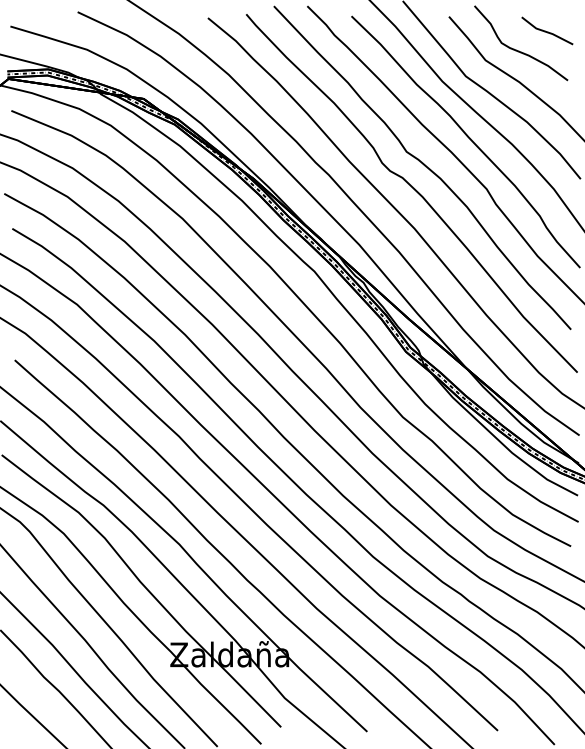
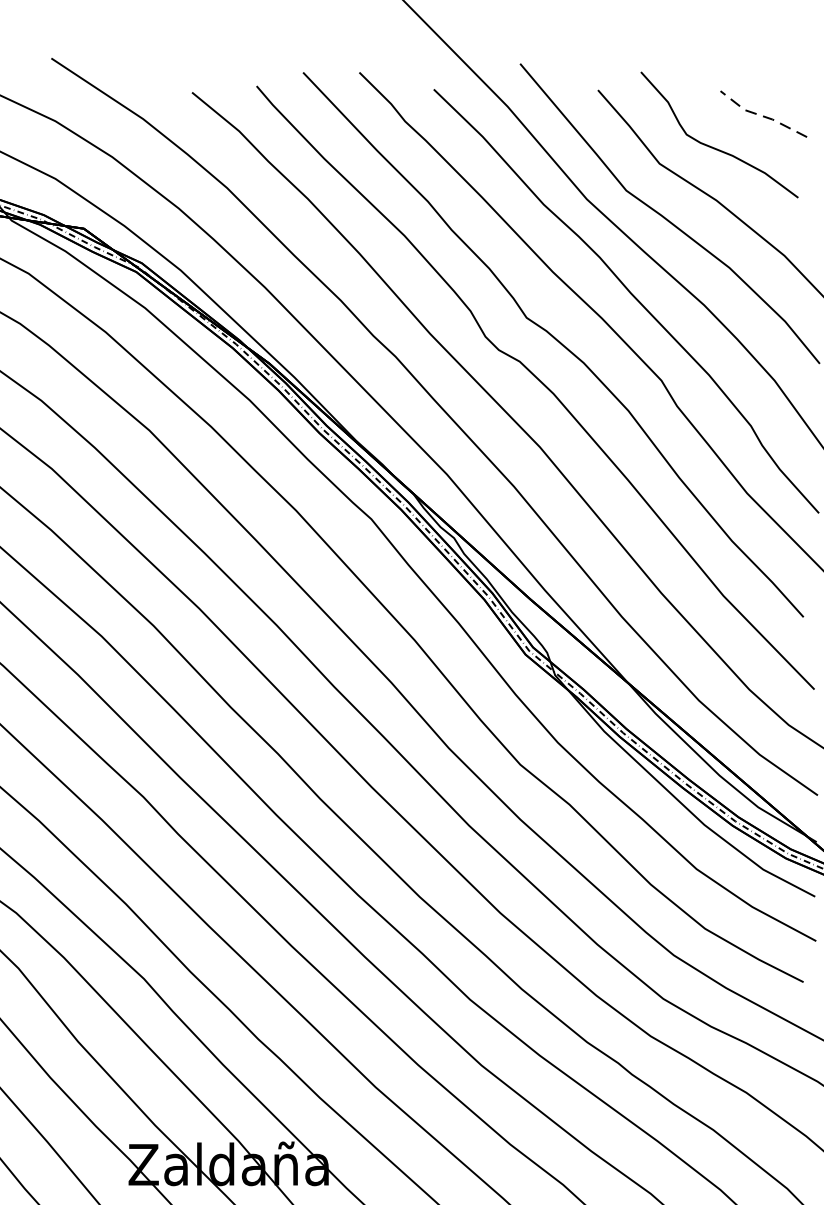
line: (546, 31) -> (762, 115), solid -> dashed

